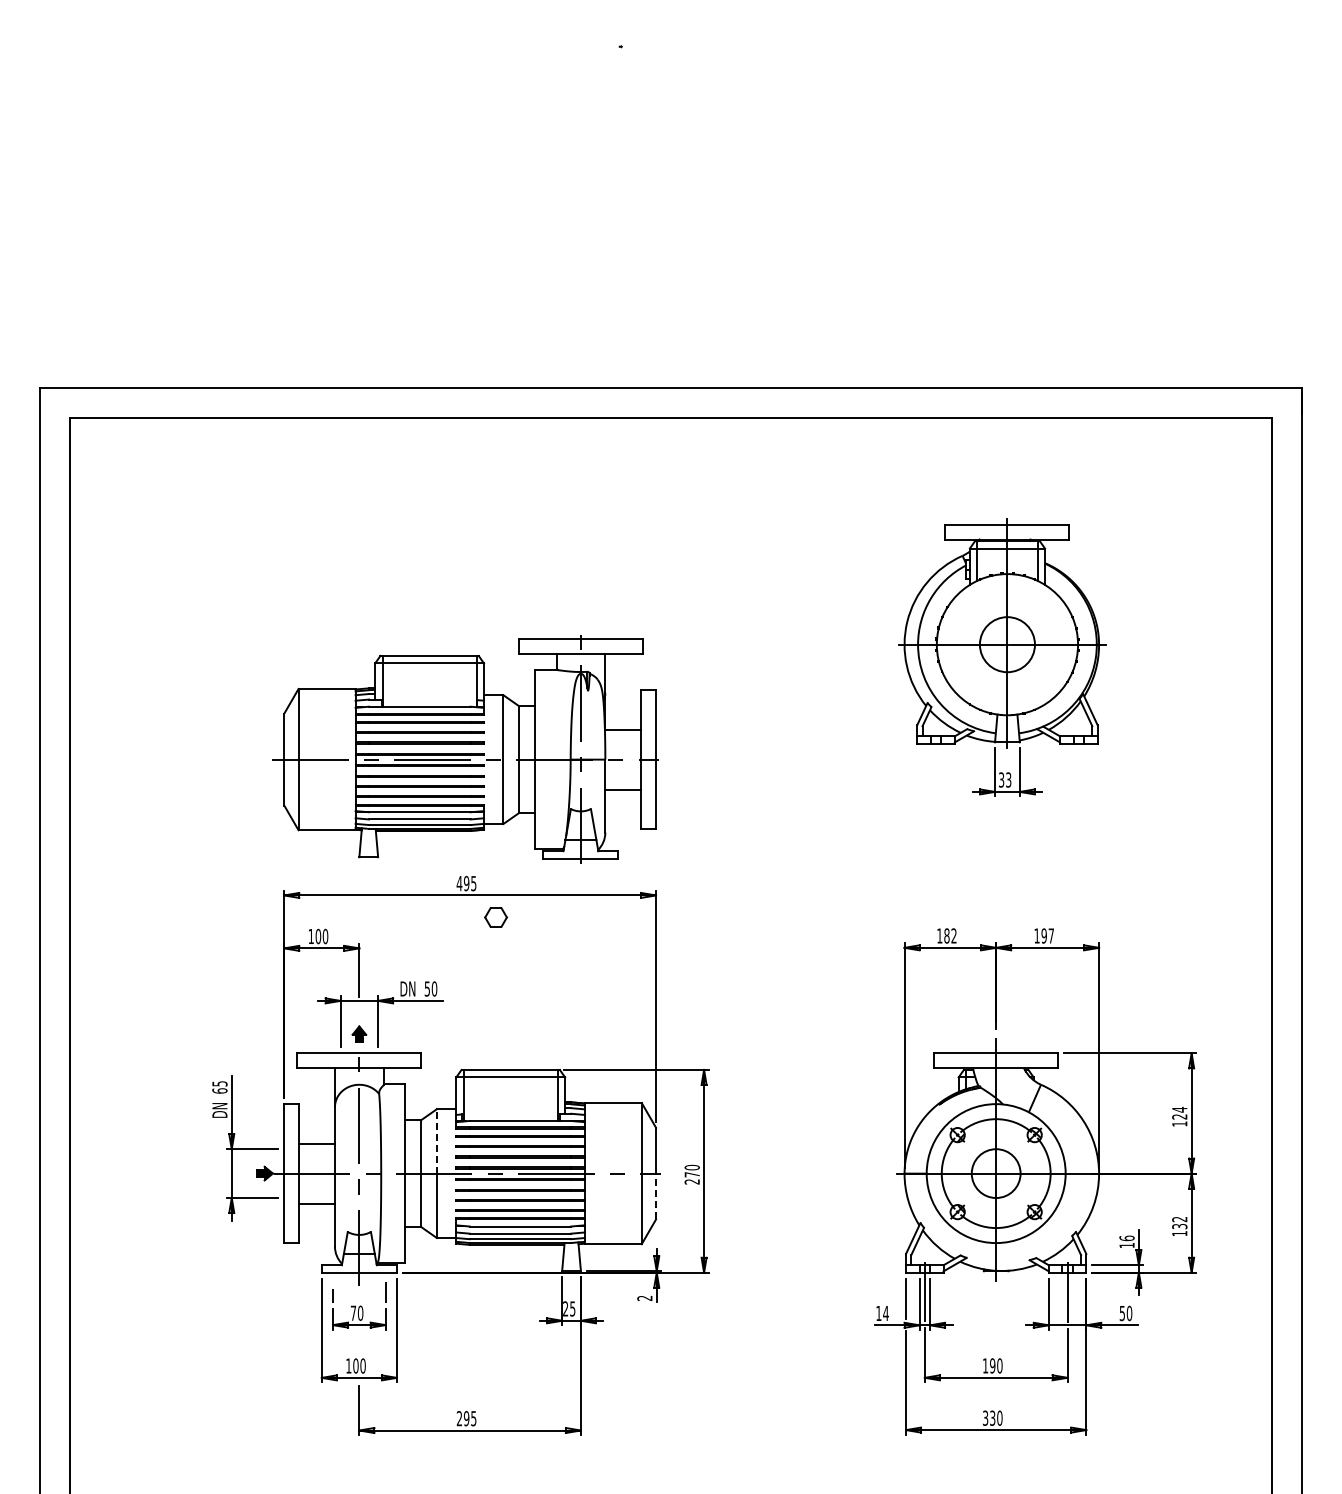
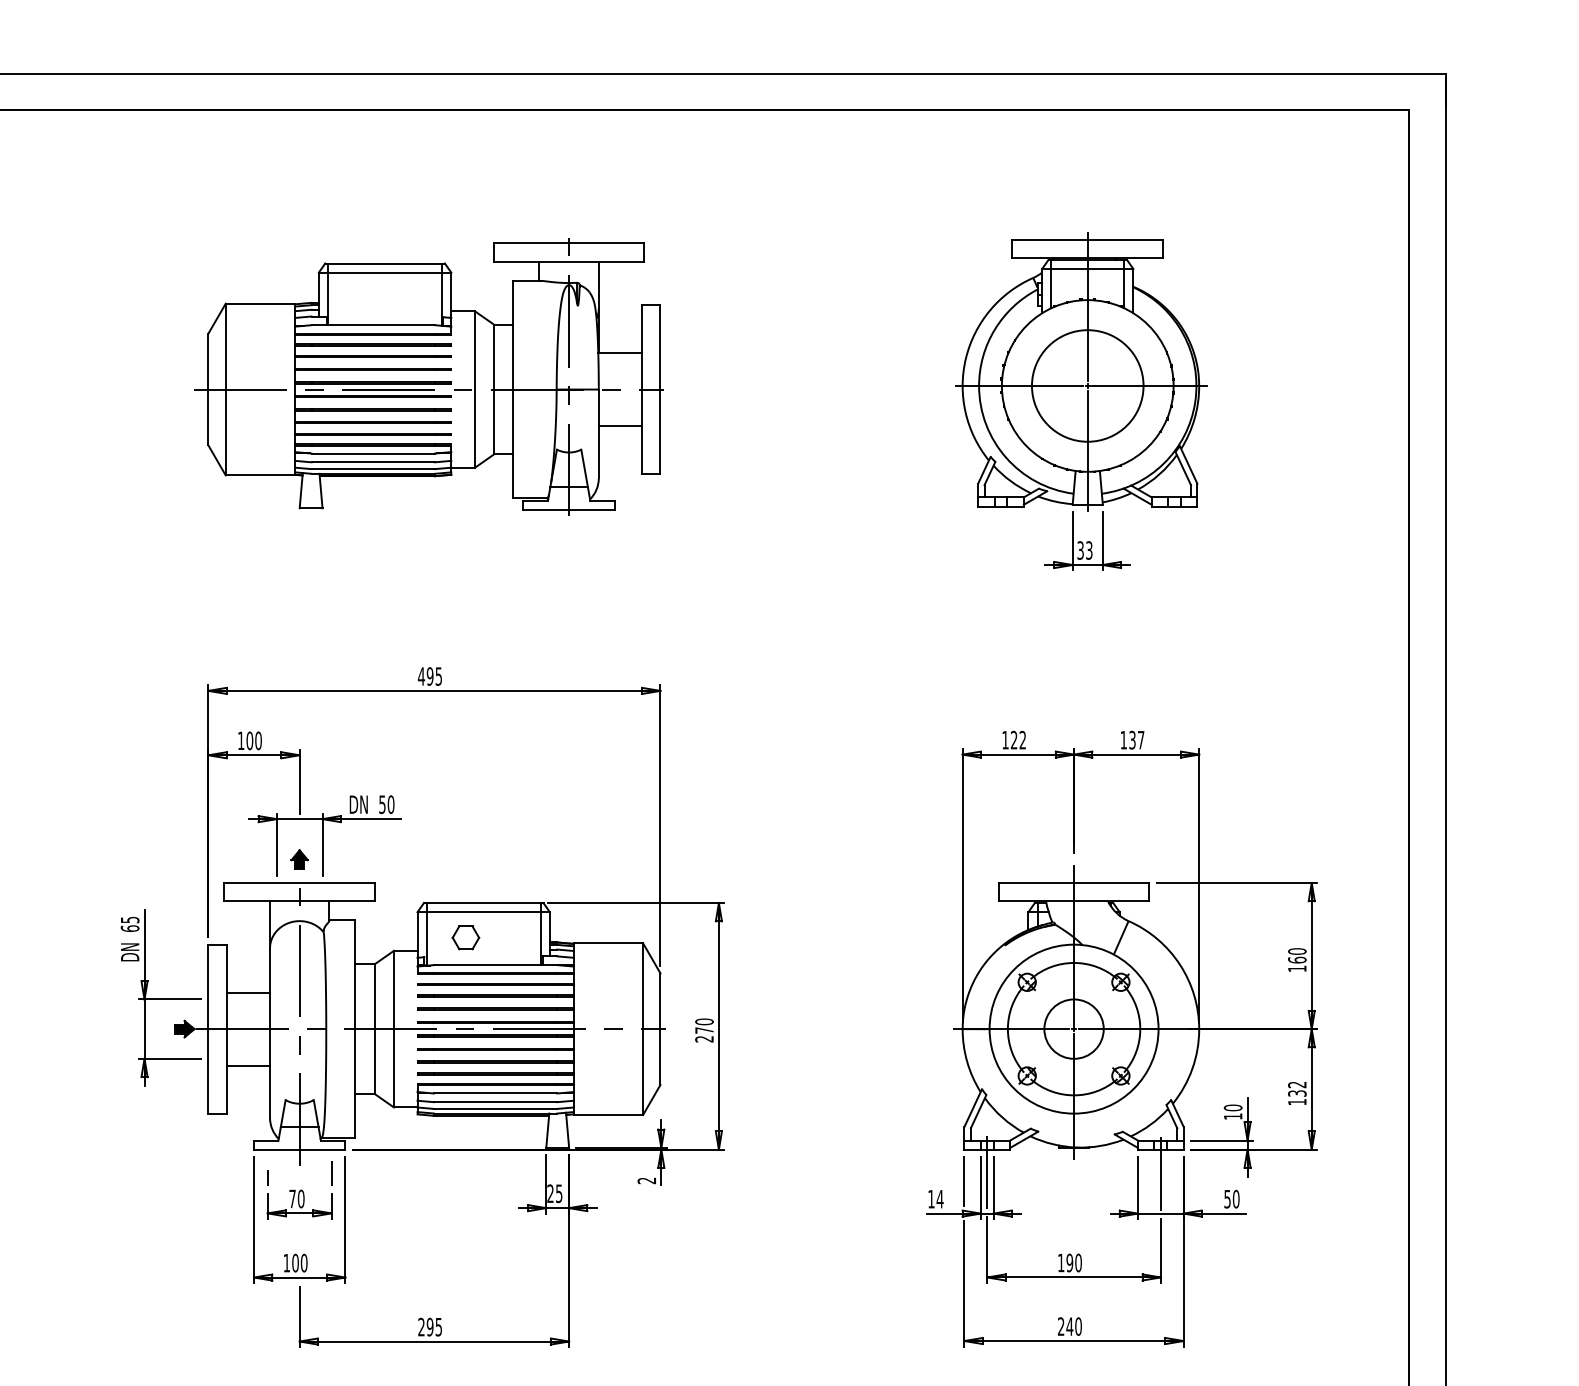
circle: (1007, 644) -> (1087, 385), size x1.67
part: (465, 749) -> (428, 377), moved
part: (495, 917) -> (465, 937), moved
text: (946, 935) -> (1013, 739), 182 -> 122
text: (1043, 935) -> (1131, 739), 197 -> 137
text: (1179, 1112) -> (1296, 954), 124 -> 160
line: (436, 1140) -> (393, 988), dashed -> solid
line: (656, 1196) -> (661, 1056), dashed -> solid
text: (1126, 1237) -> (1232, 1106), 16 -> 10
text: (989, 1417) -> (1065, 1325), 330 -> 240

